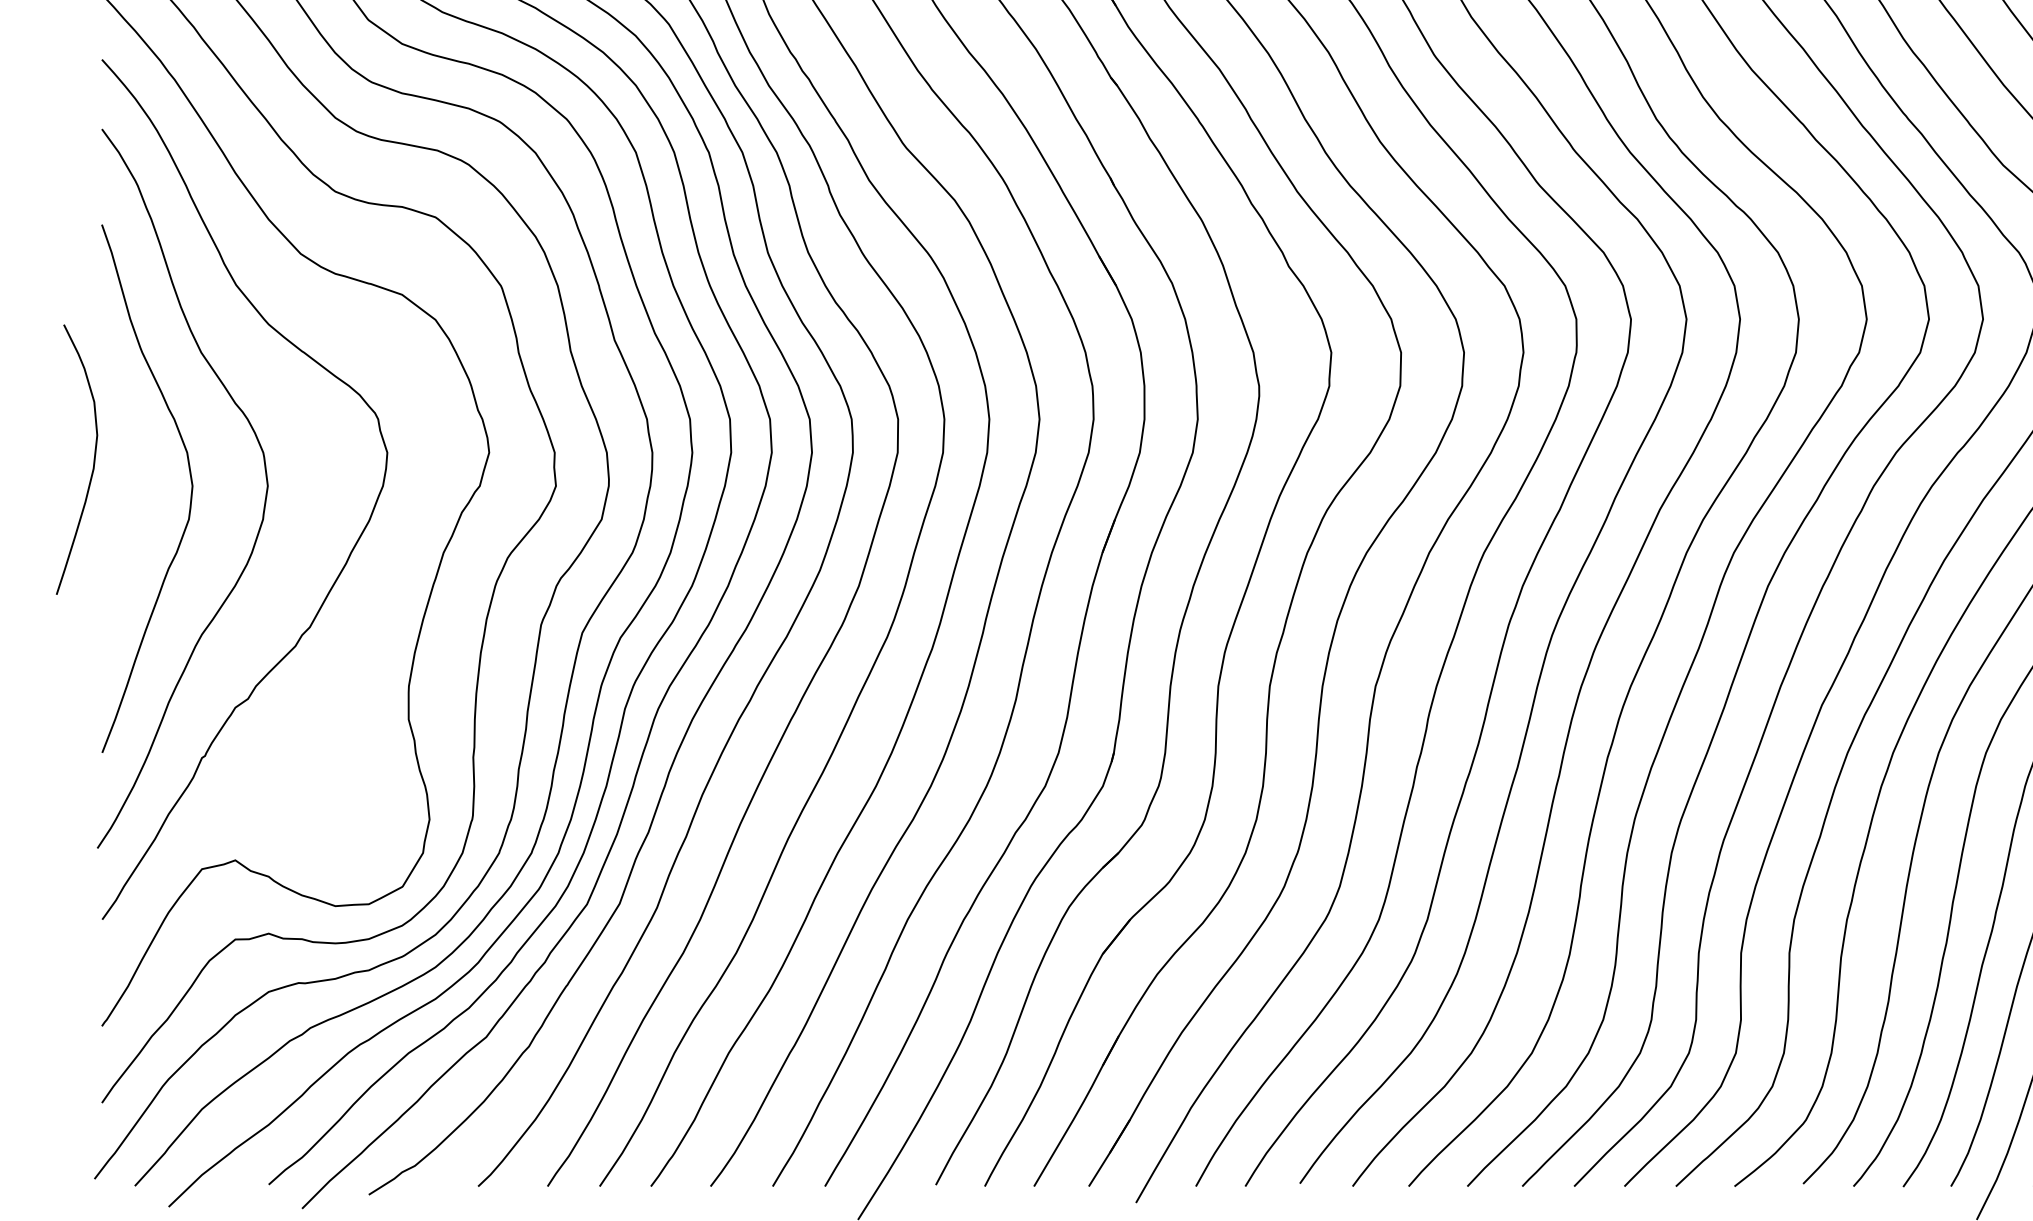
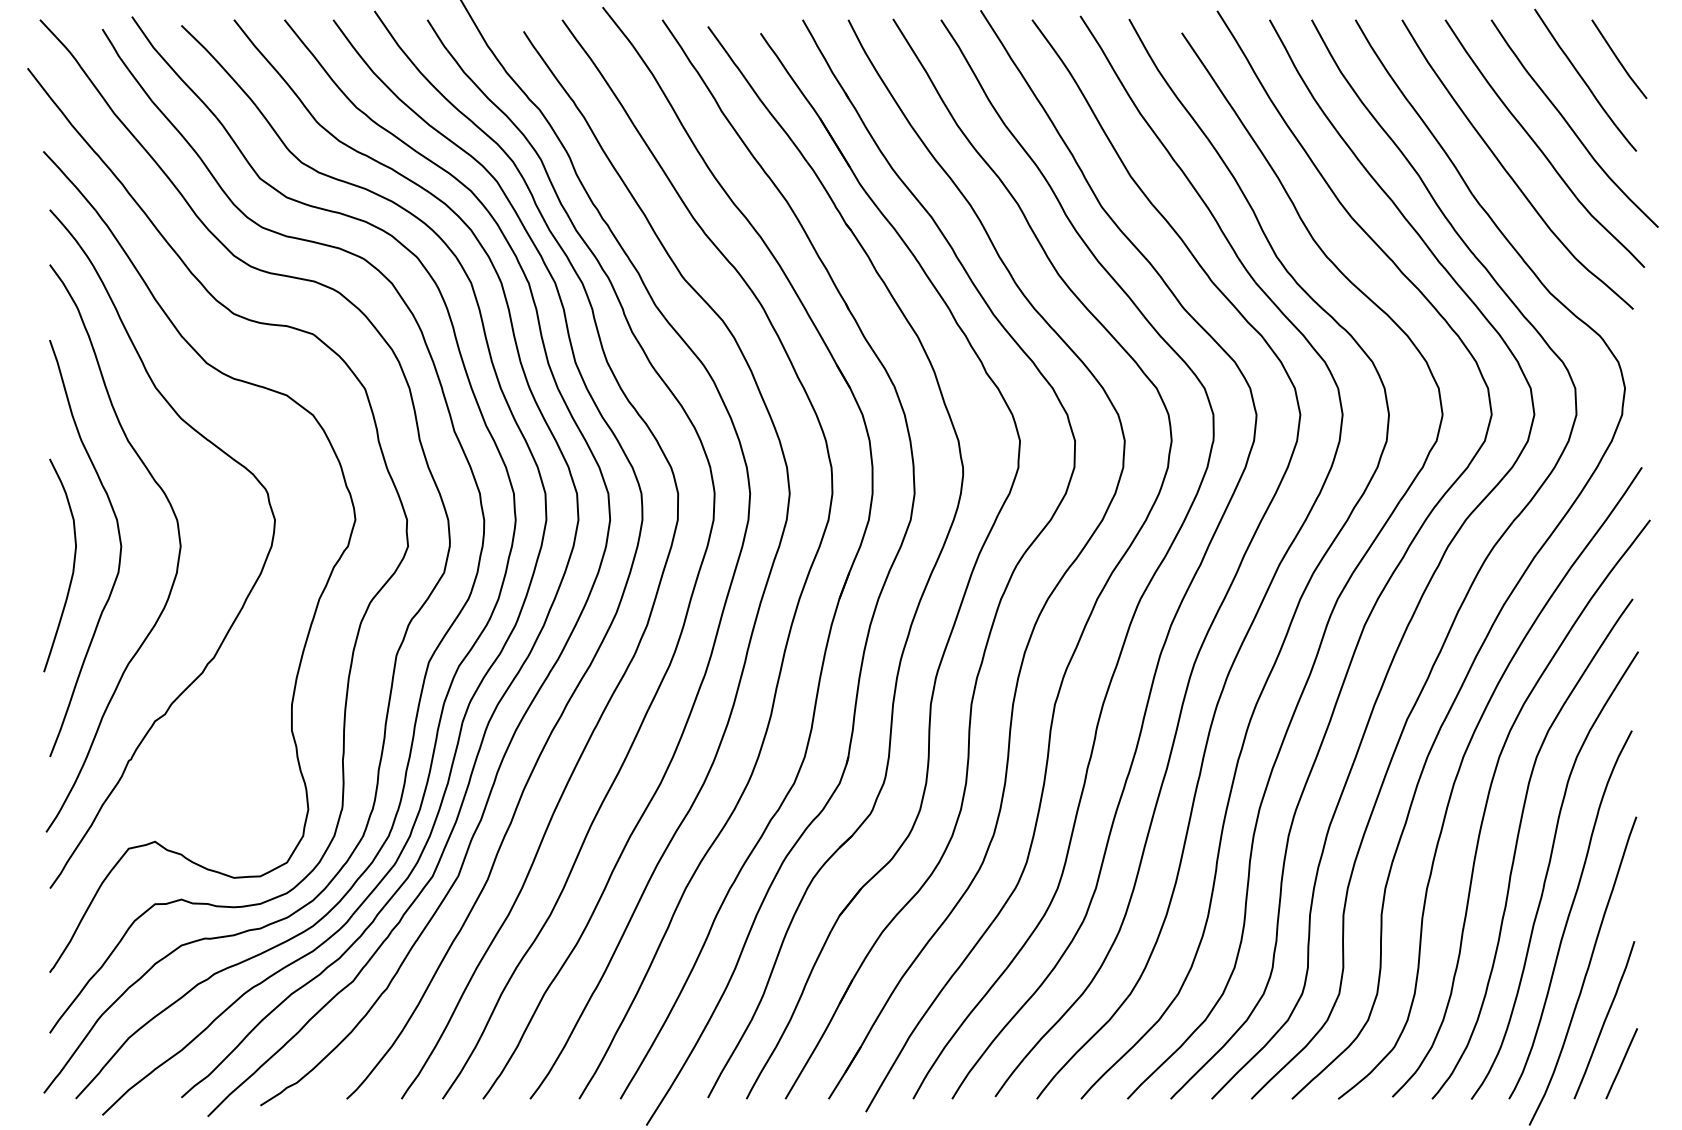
curve: (92, 462) -> (72, 567), moved

